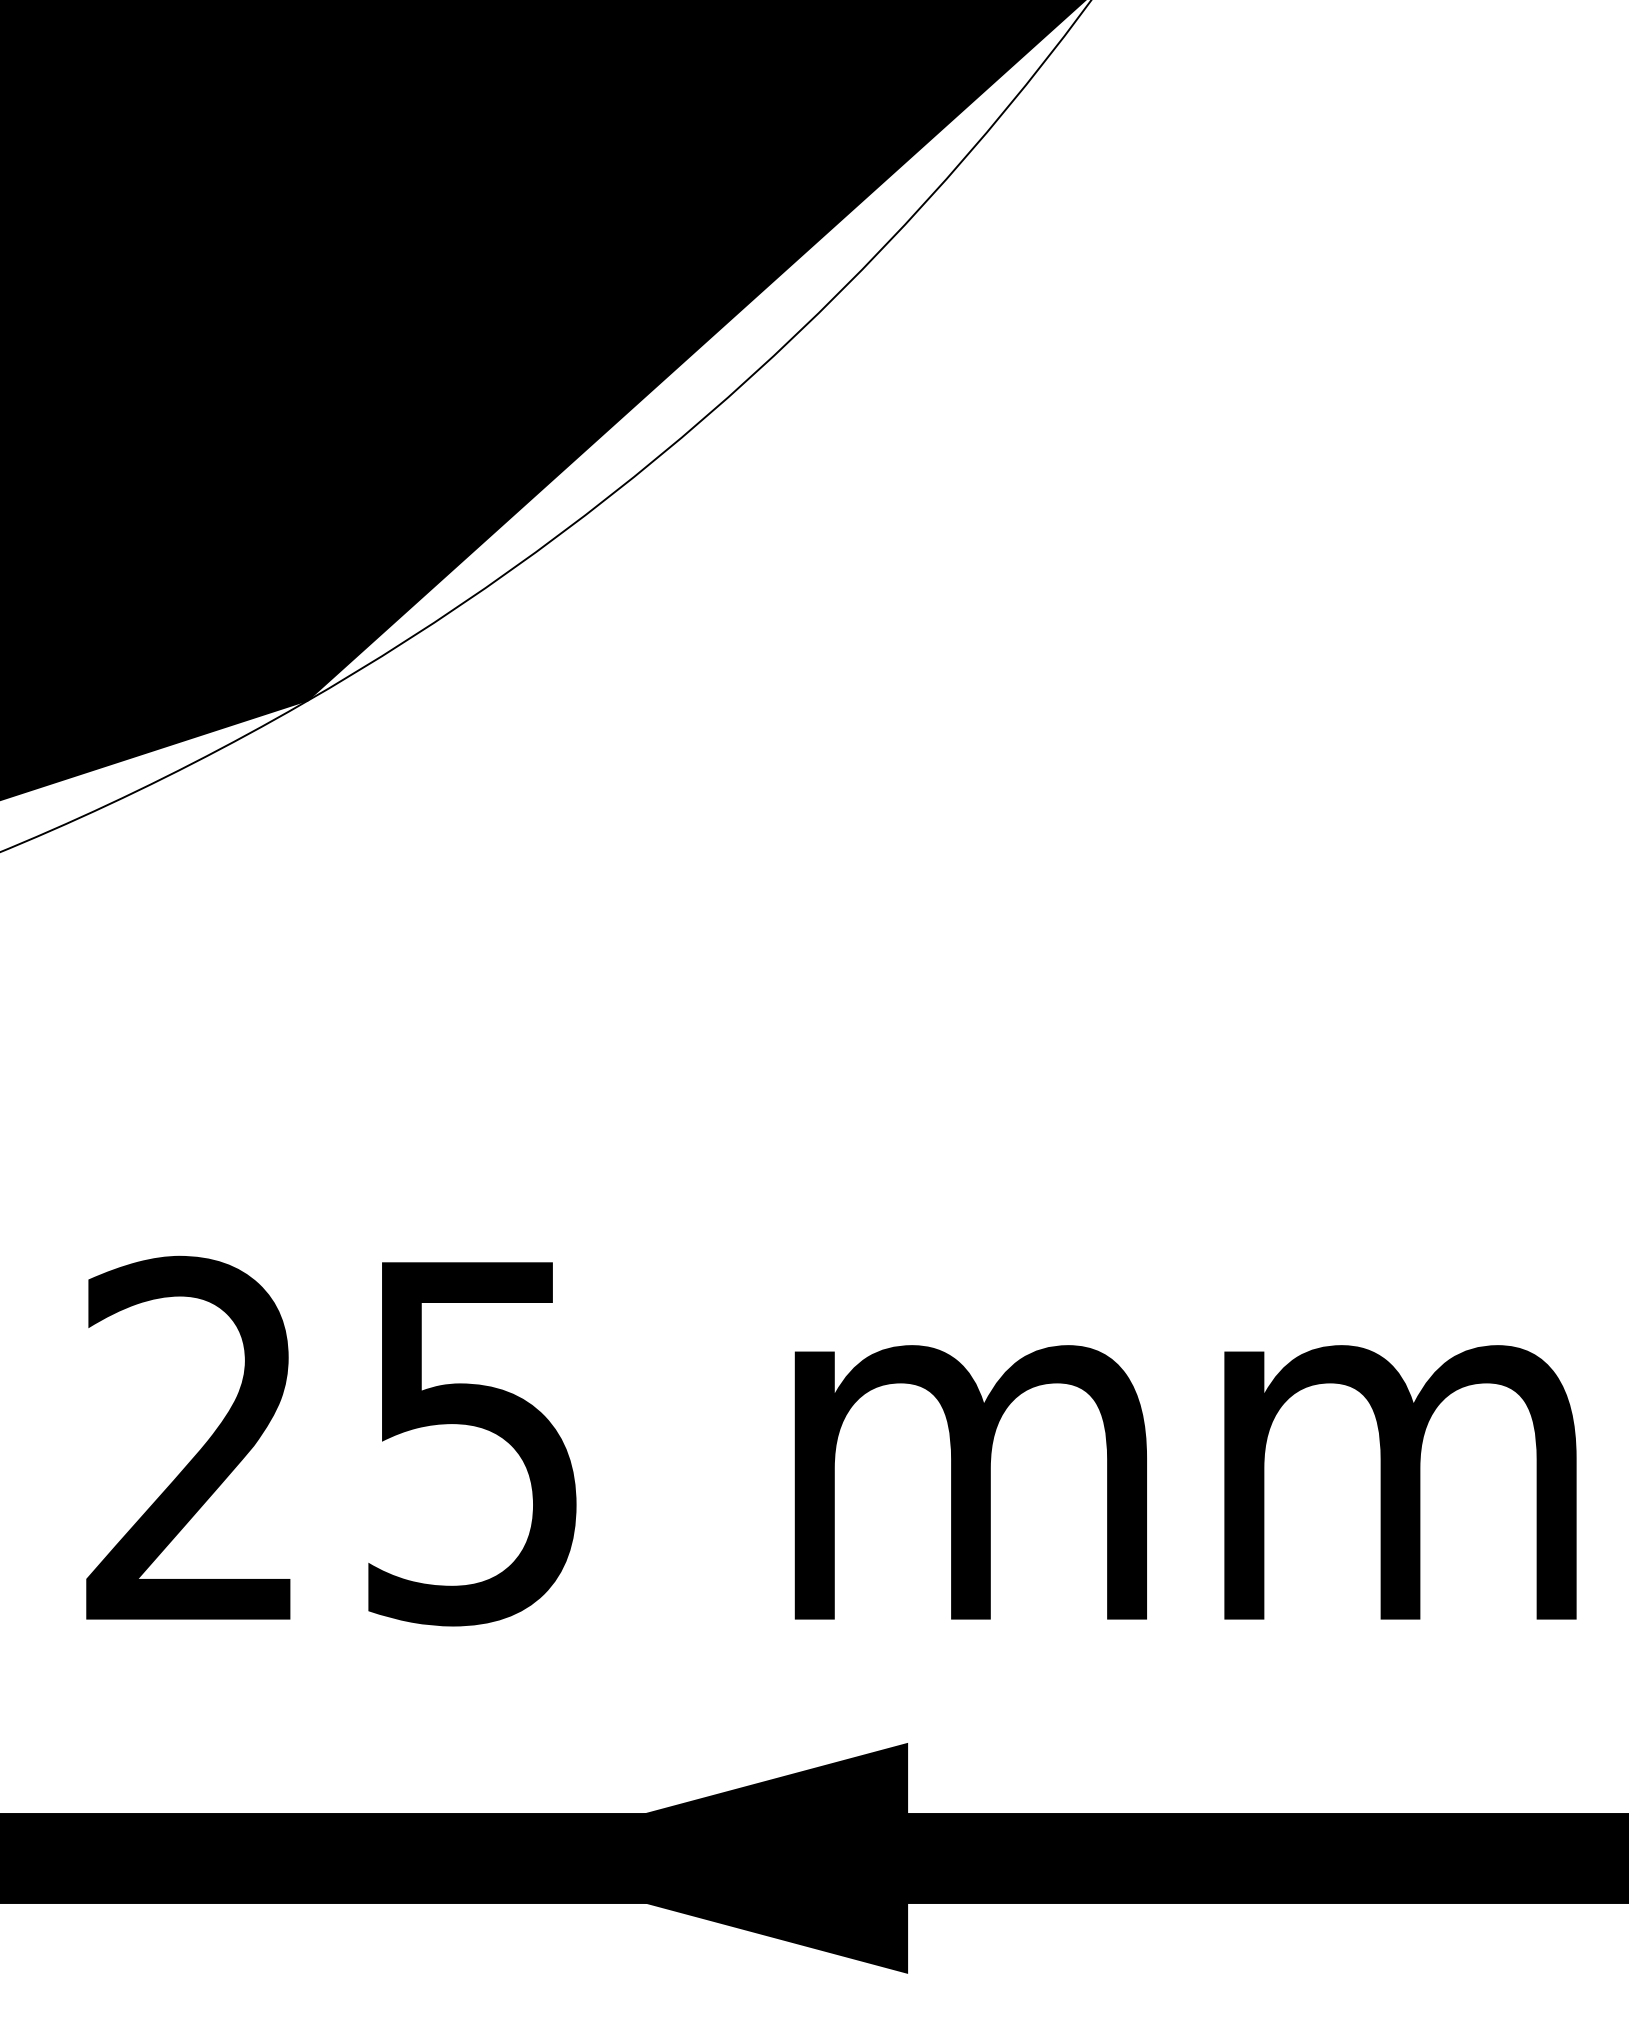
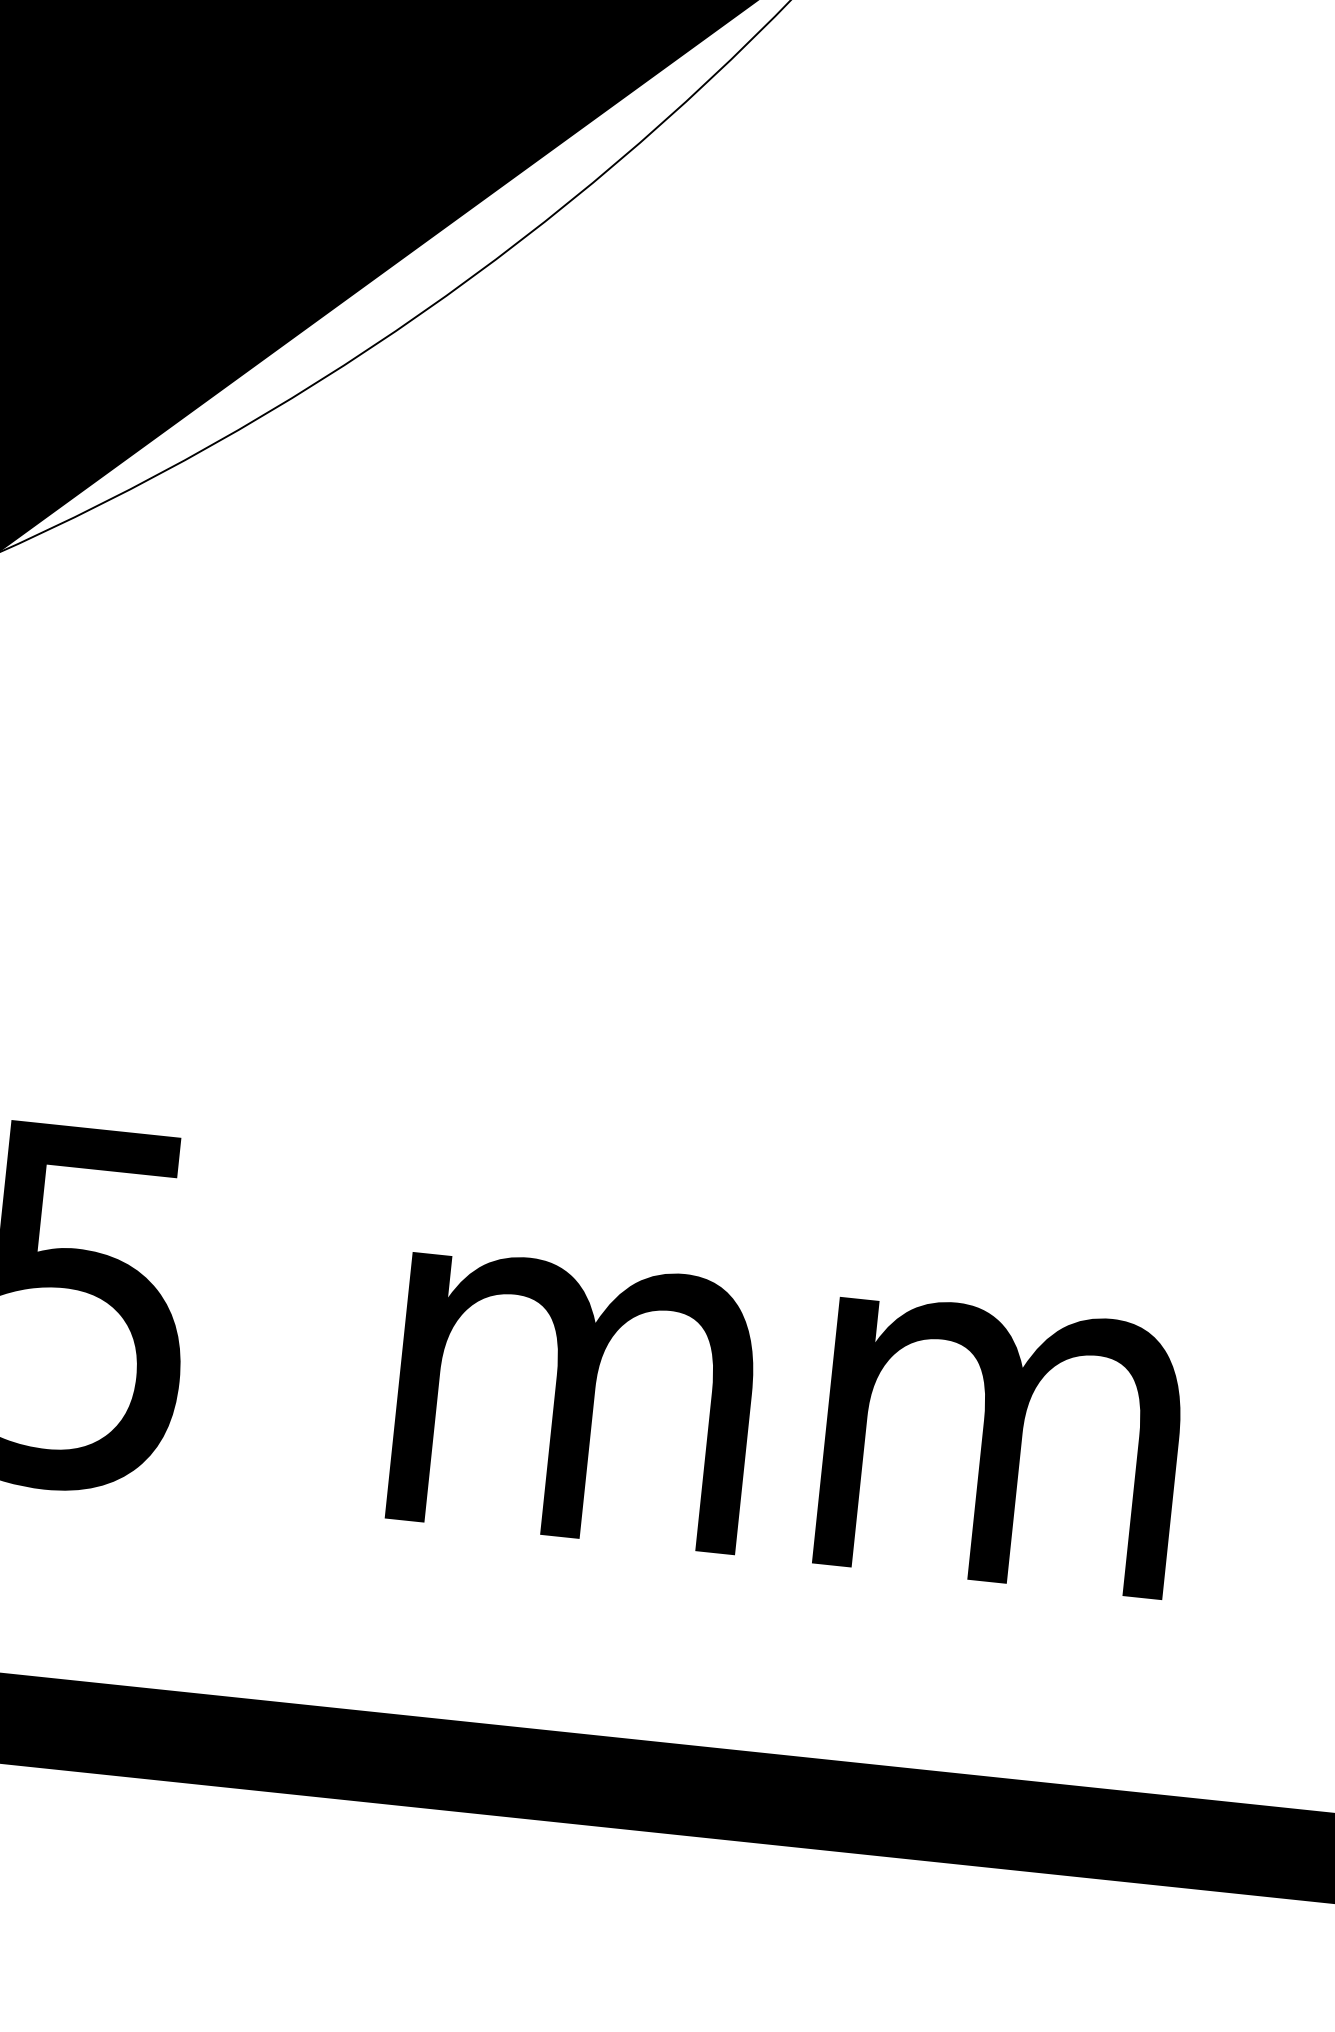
fill: (692, 1857) -> (258, 1744), removed

